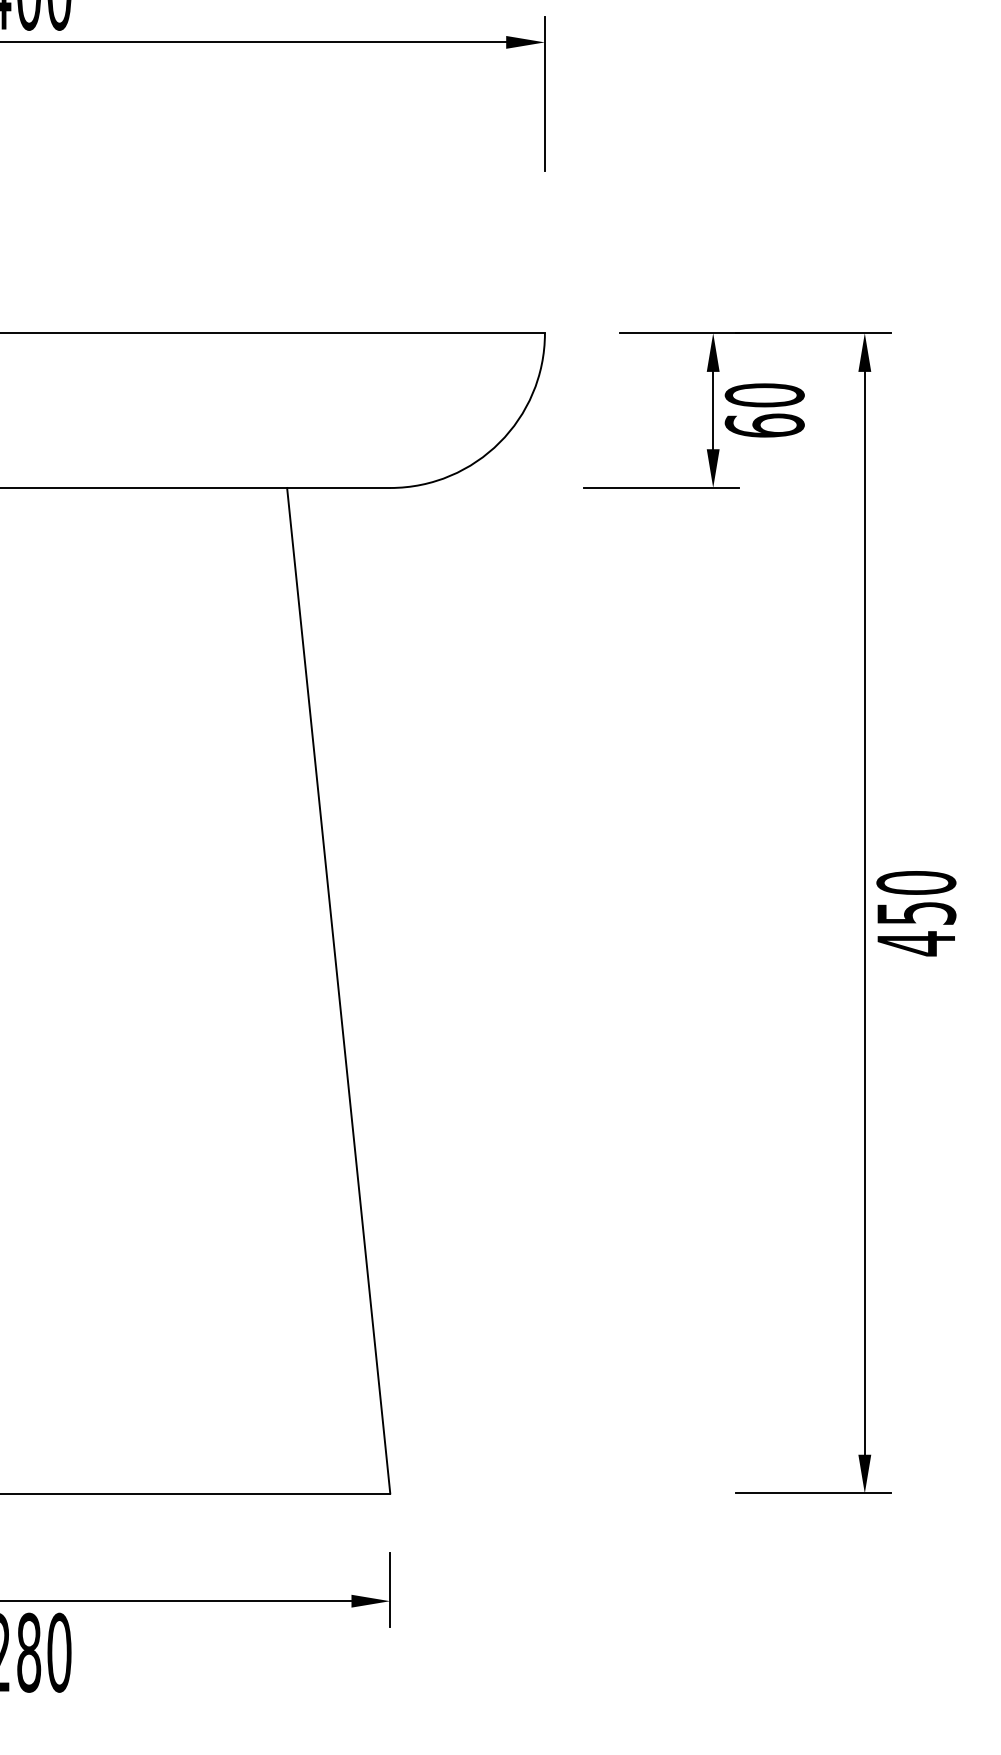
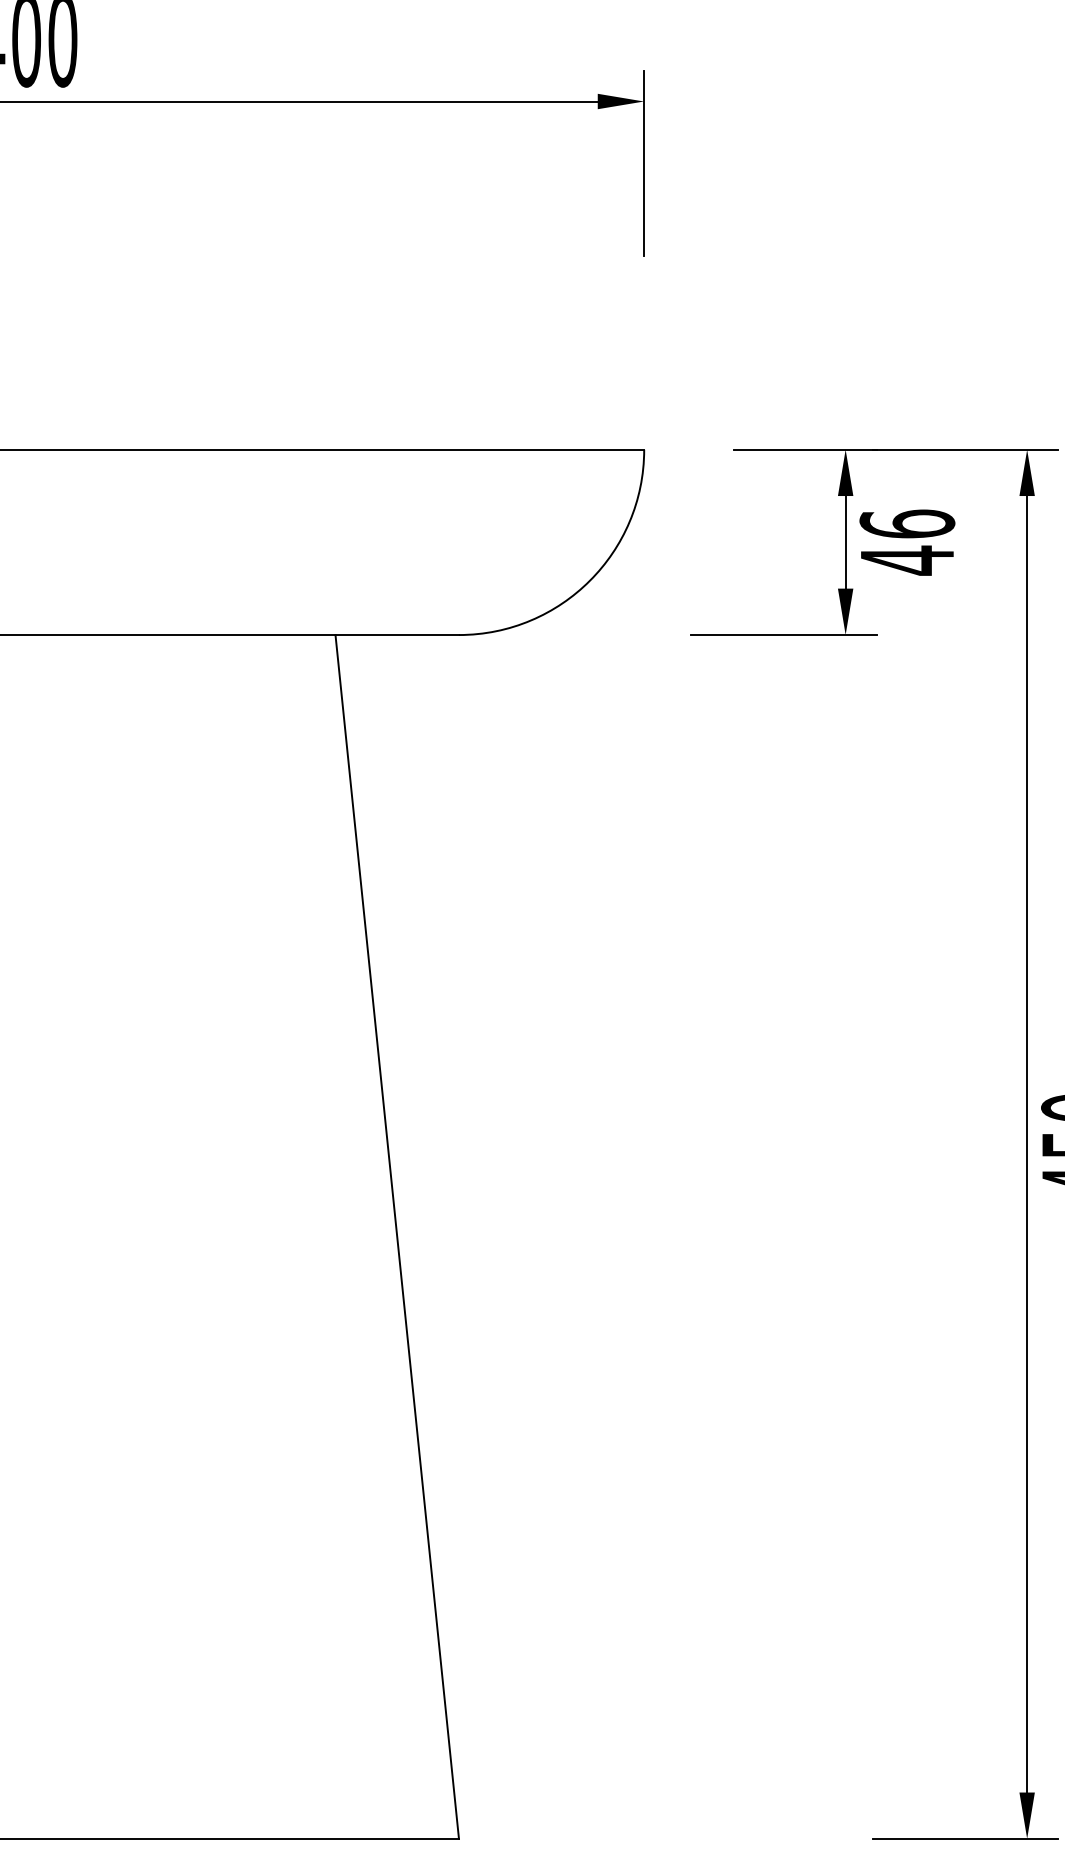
text: (764, 410) -> (907, 542), 60 -> 46

